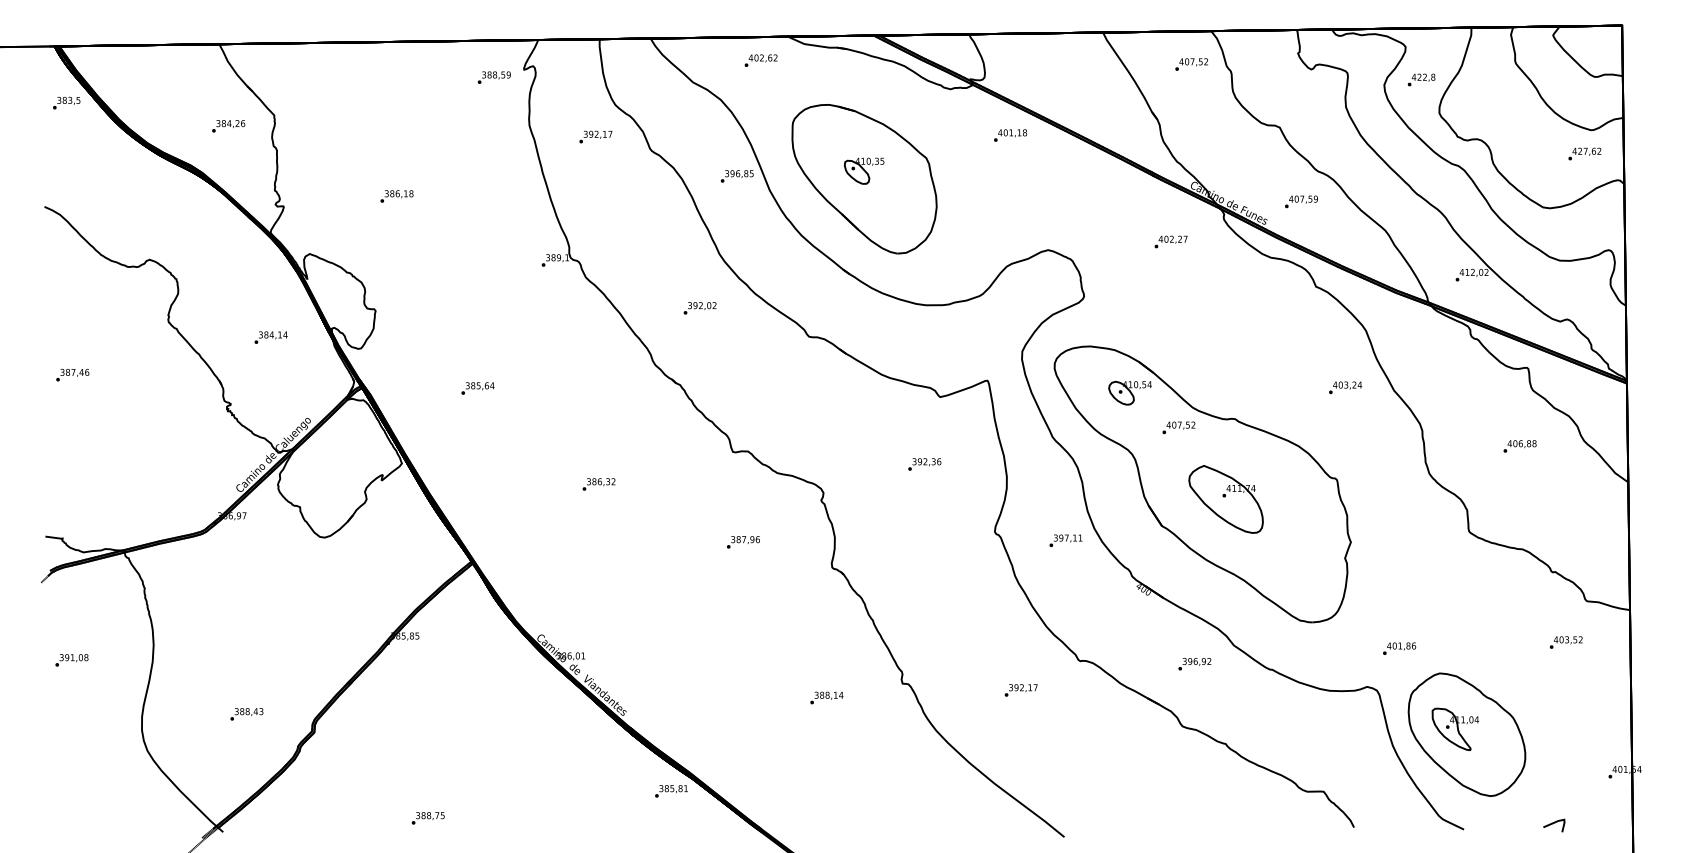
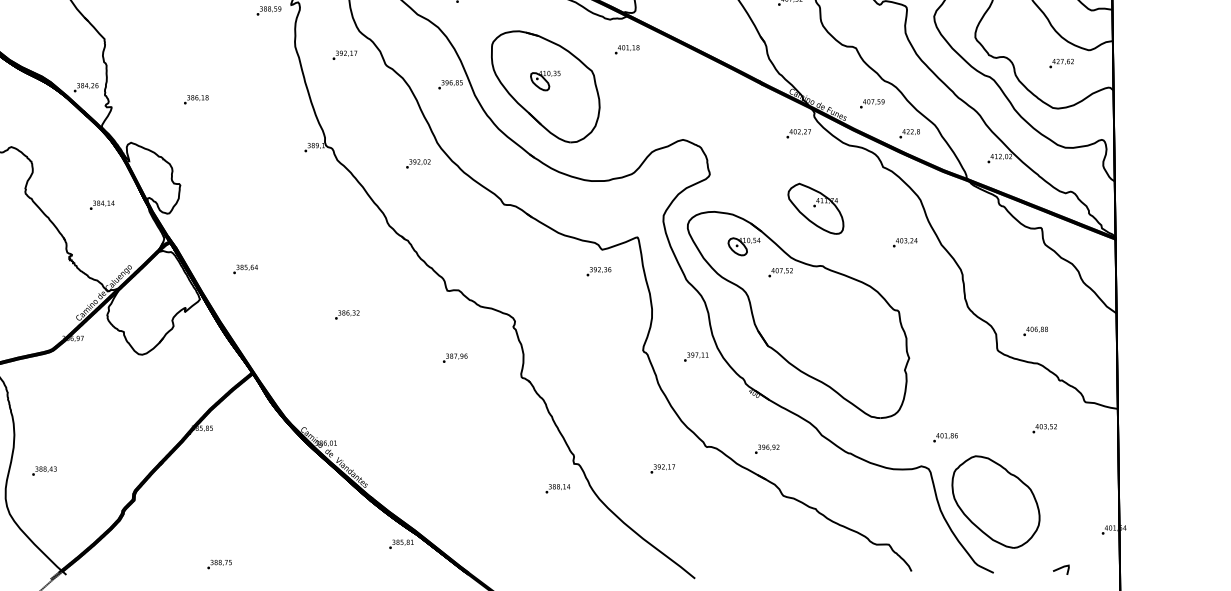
text: (1421, 79) -> (909, 133), moved
text: (228, 126) -> (86, 87), moved
text: (1010, 135) -> (627, 49), moved
text: (1584, 153) -> (1061, 63), moved
text: (1170, 241) -> (798, 133), moved
text: (699, 308) -> (417, 164), moved
text: (477, 388) -> (245, 269), moved
text: (1519, 446) -> (1035, 331), moved
text: (924, 464) -> (598, 271), moved
part: (1225, 499) -> (815, 208), moved
text: (1566, 642) -> (1044, 428), moved
text: (1194, 664) -> (766, 449), moved
text: (826, 697) -> (557, 488), moved
text: (246, 714) -> (44, 471), moved
part: (1455, 729) -> (987, 498), removed

